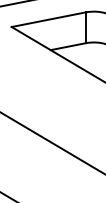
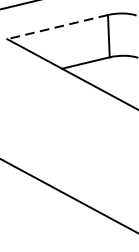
line: (48, 19) -> (57, 26), solid -> dashed

